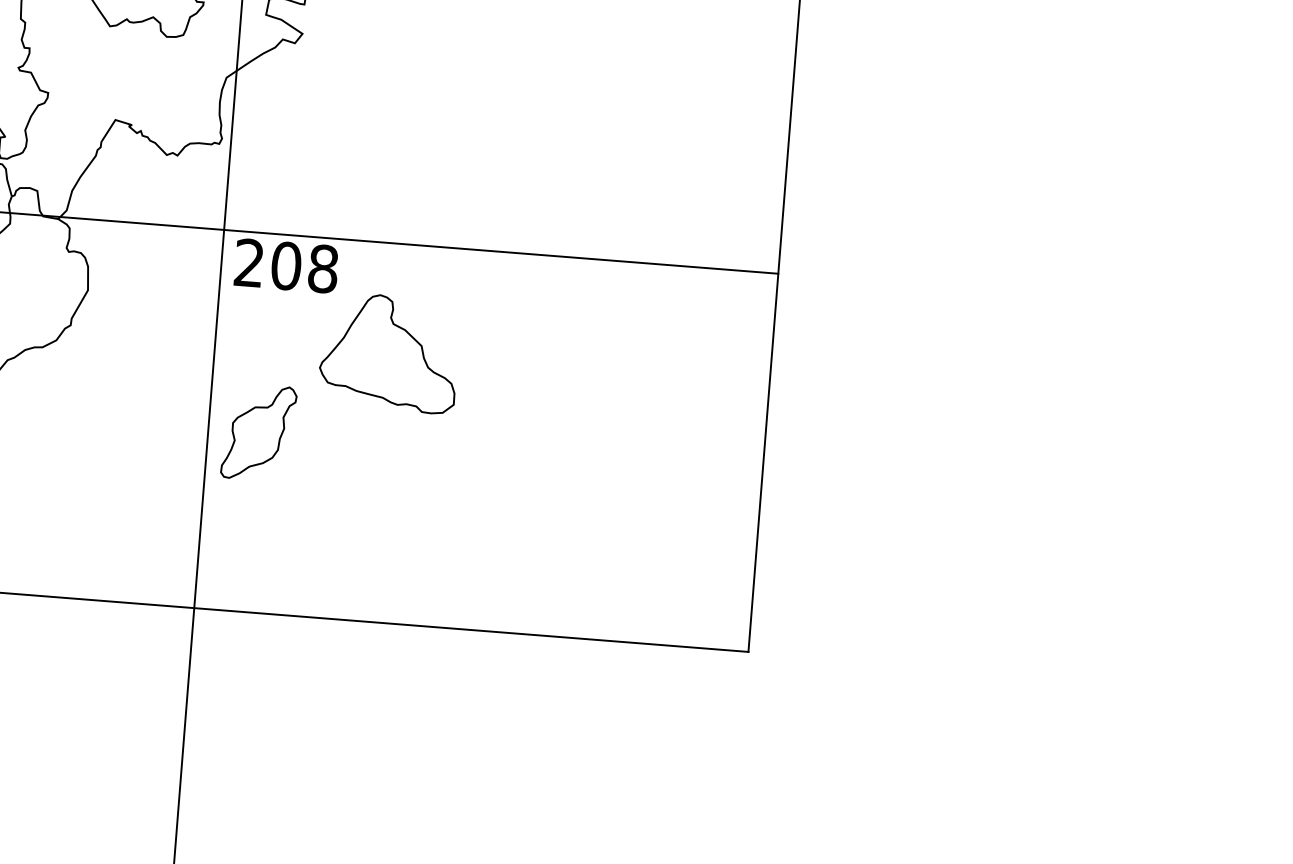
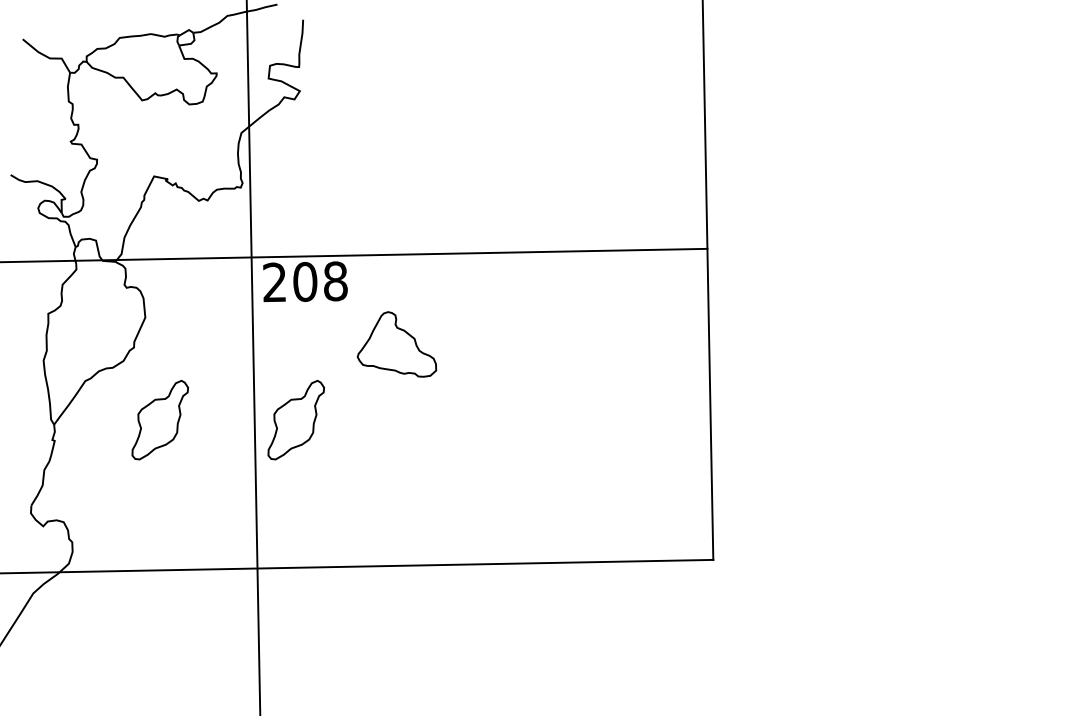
part: (389, 352) -> (396, 344), size x0.7
part: (93, 415) -> (159, 419), added

